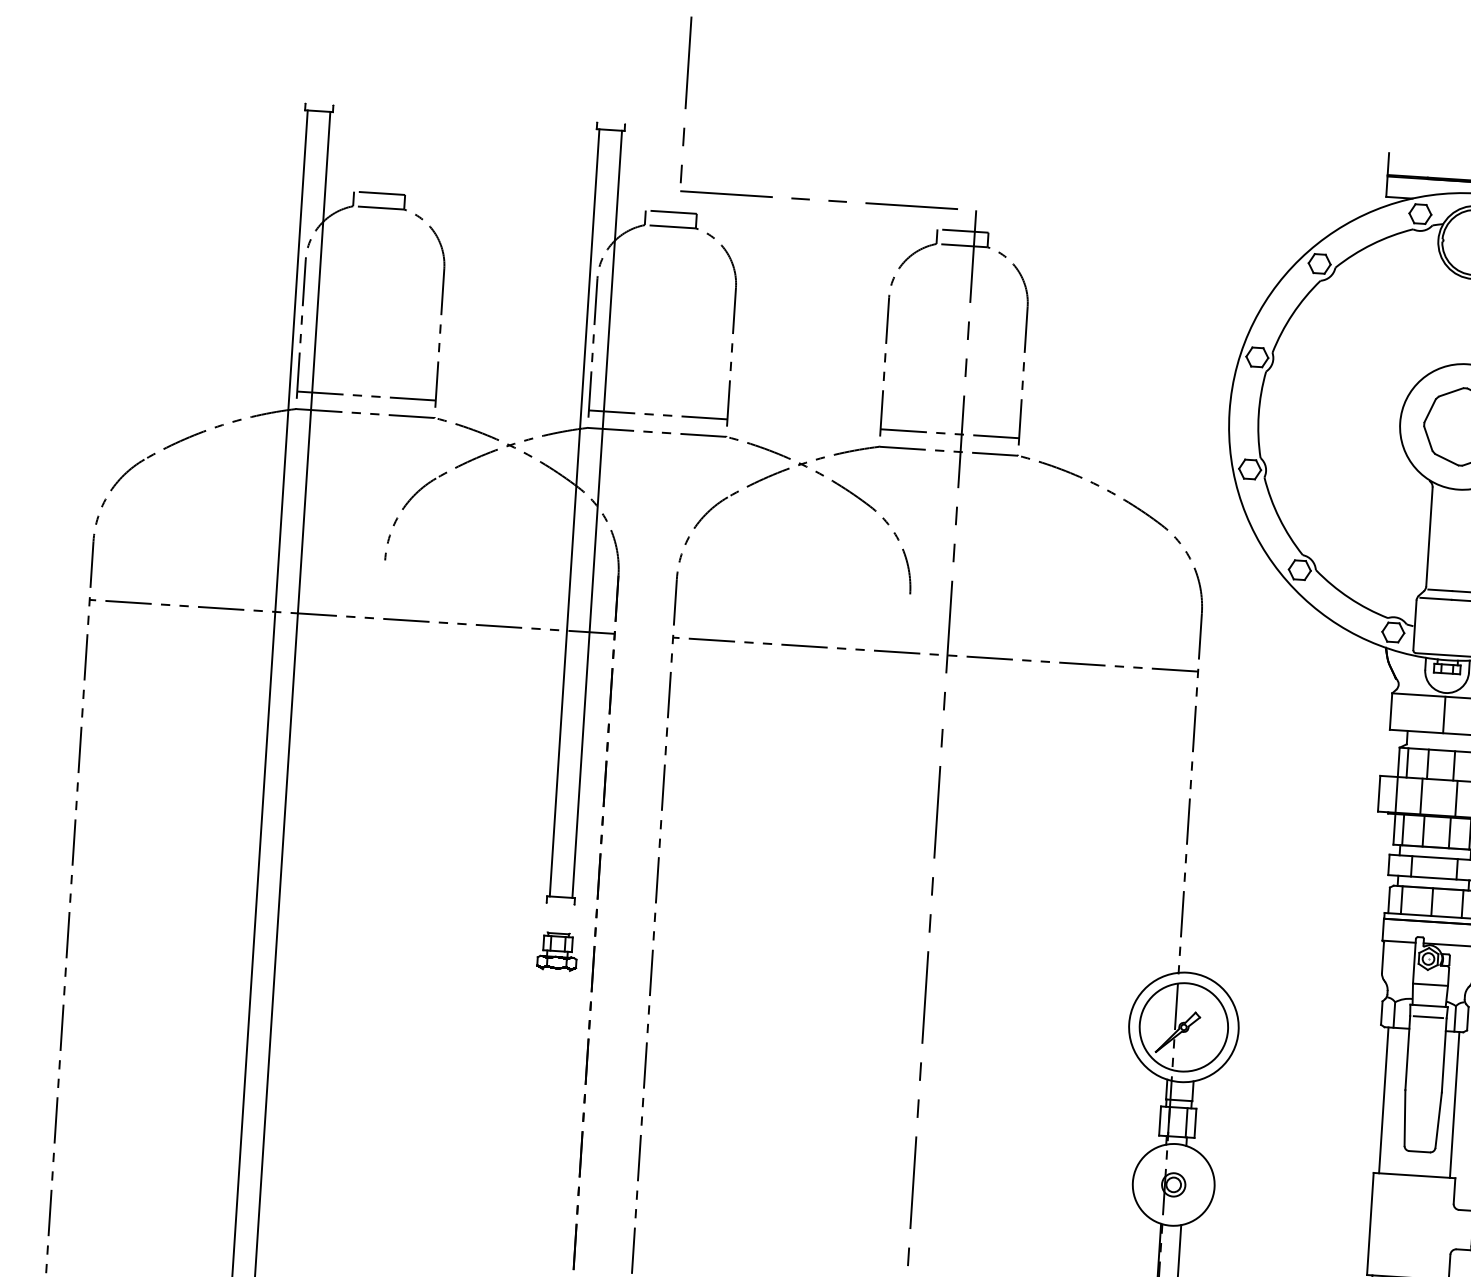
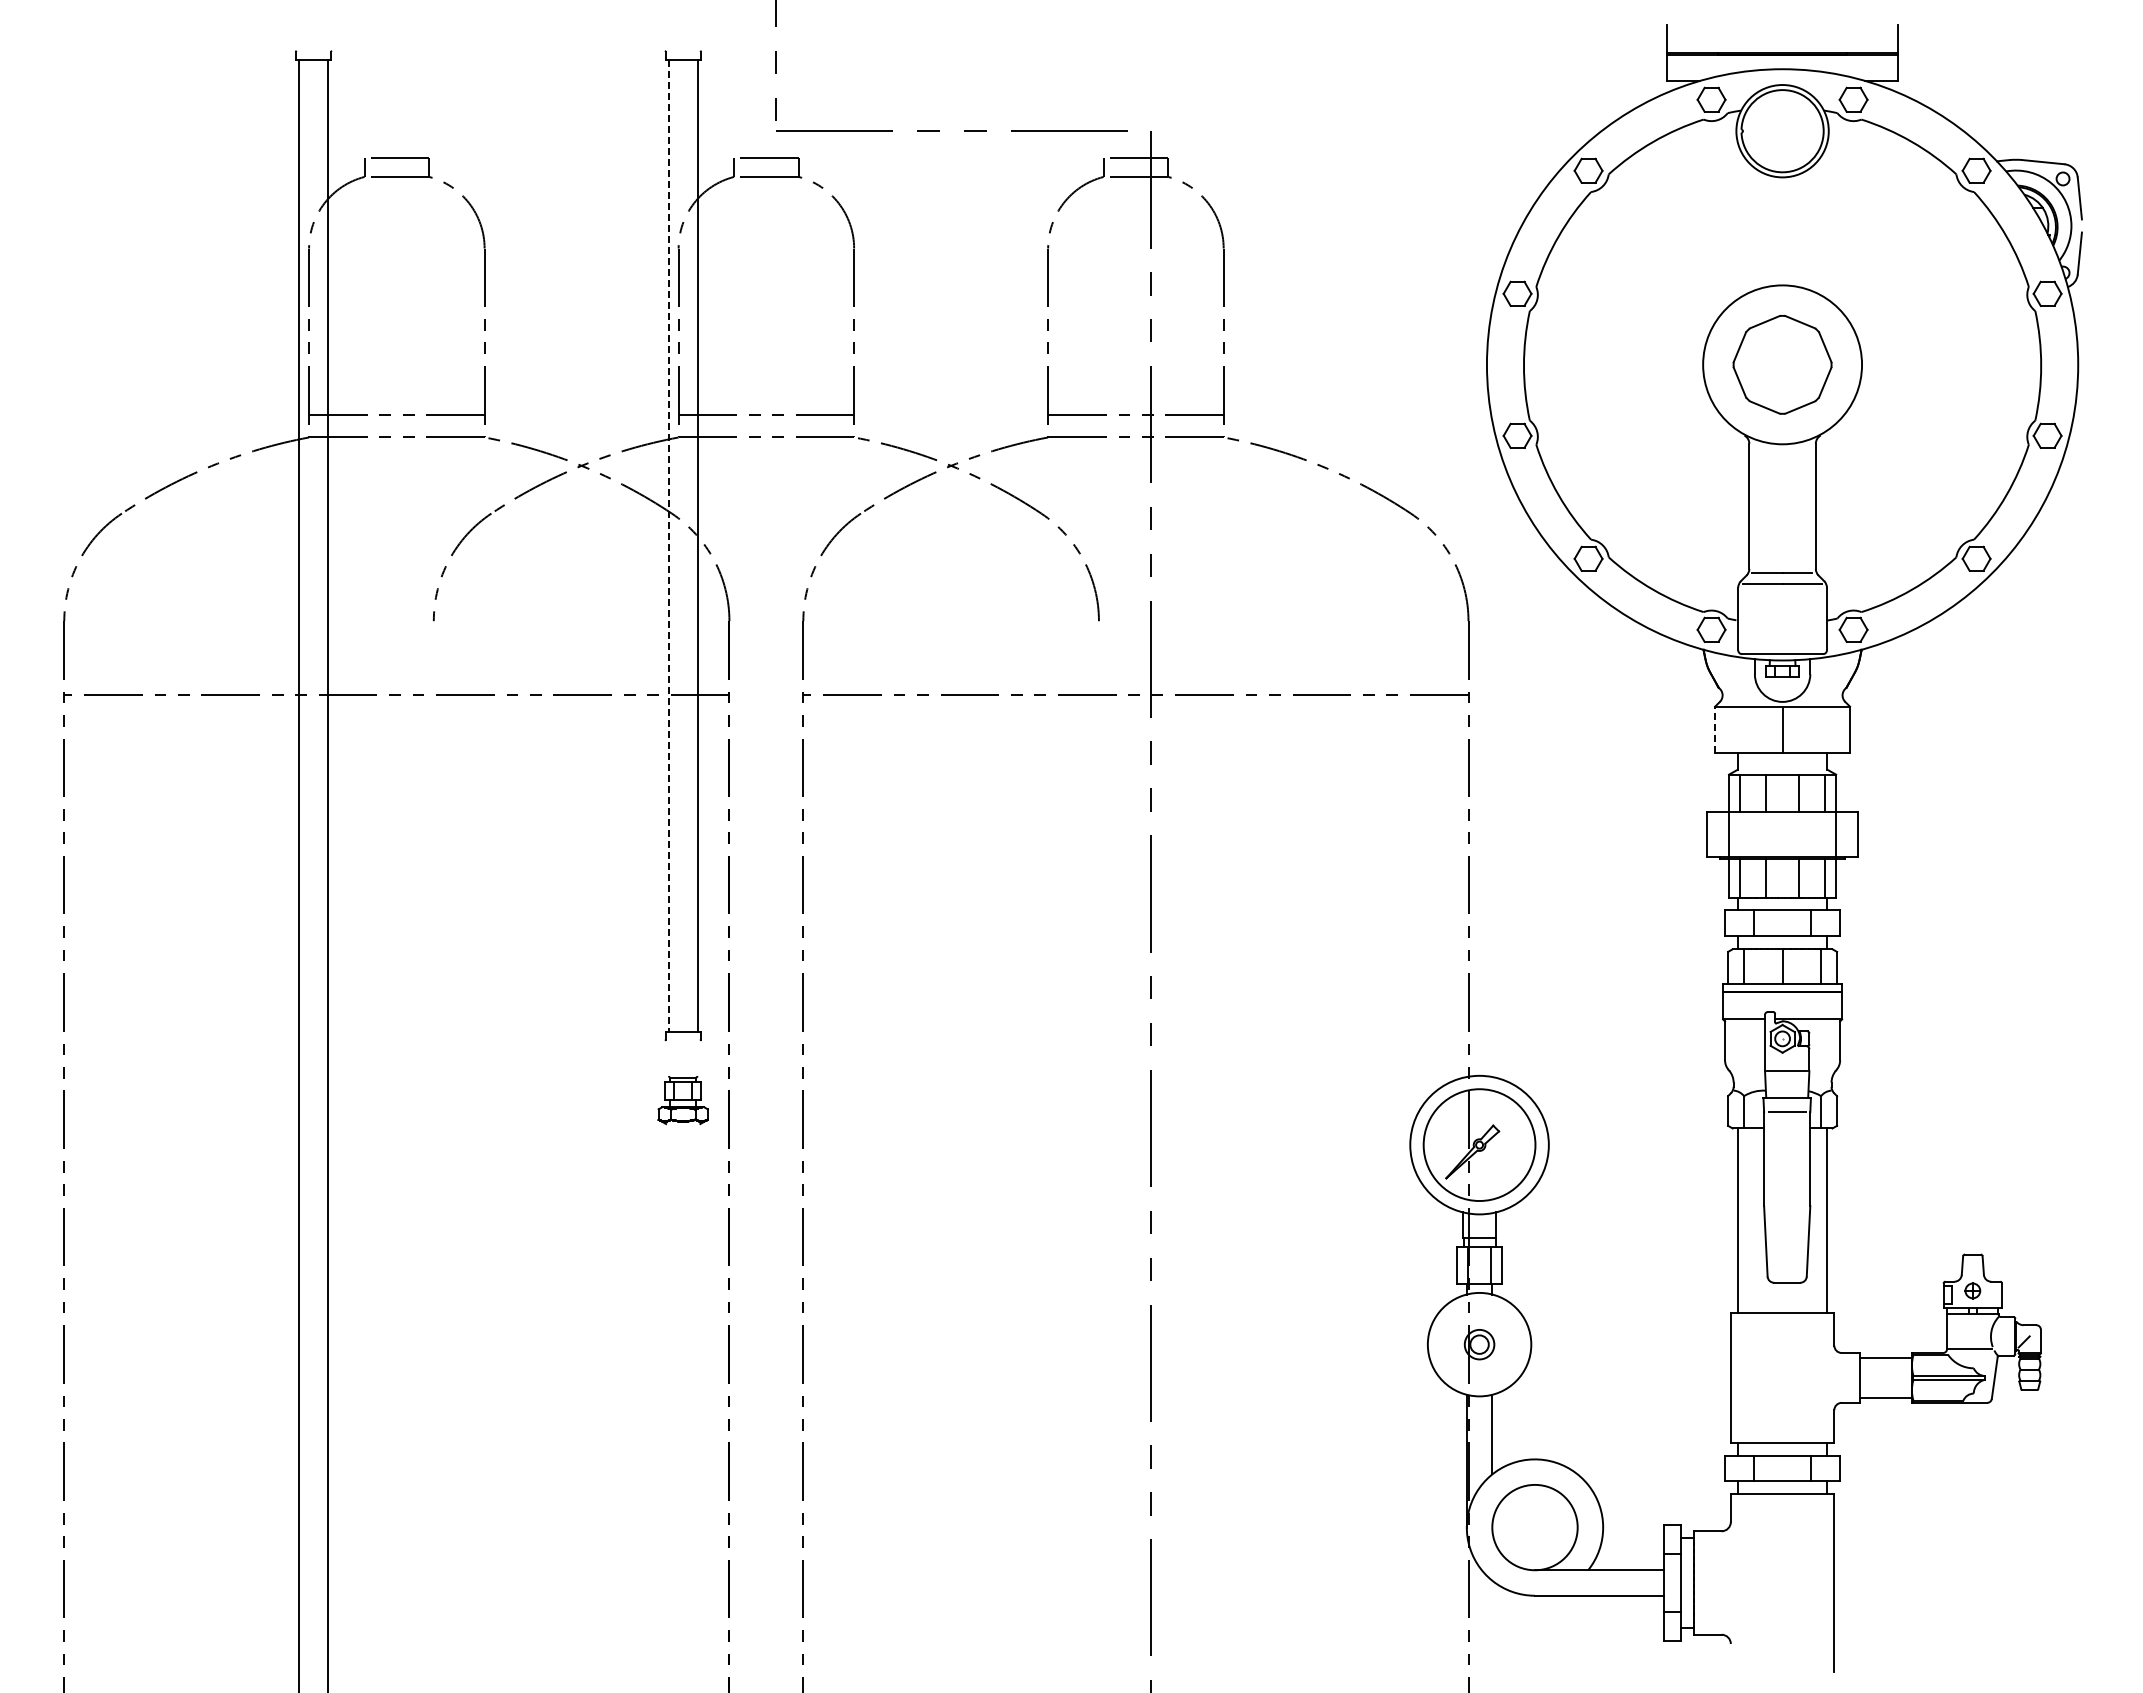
line: (574, 512) -> (668, 545), solid -> dashed
line: (1391, 711) -> (1715, 729), solid -> dashed
line: (1421, 796) -> (1760, 834), removed
line: (1456, 798) -> (1804, 834), removed

